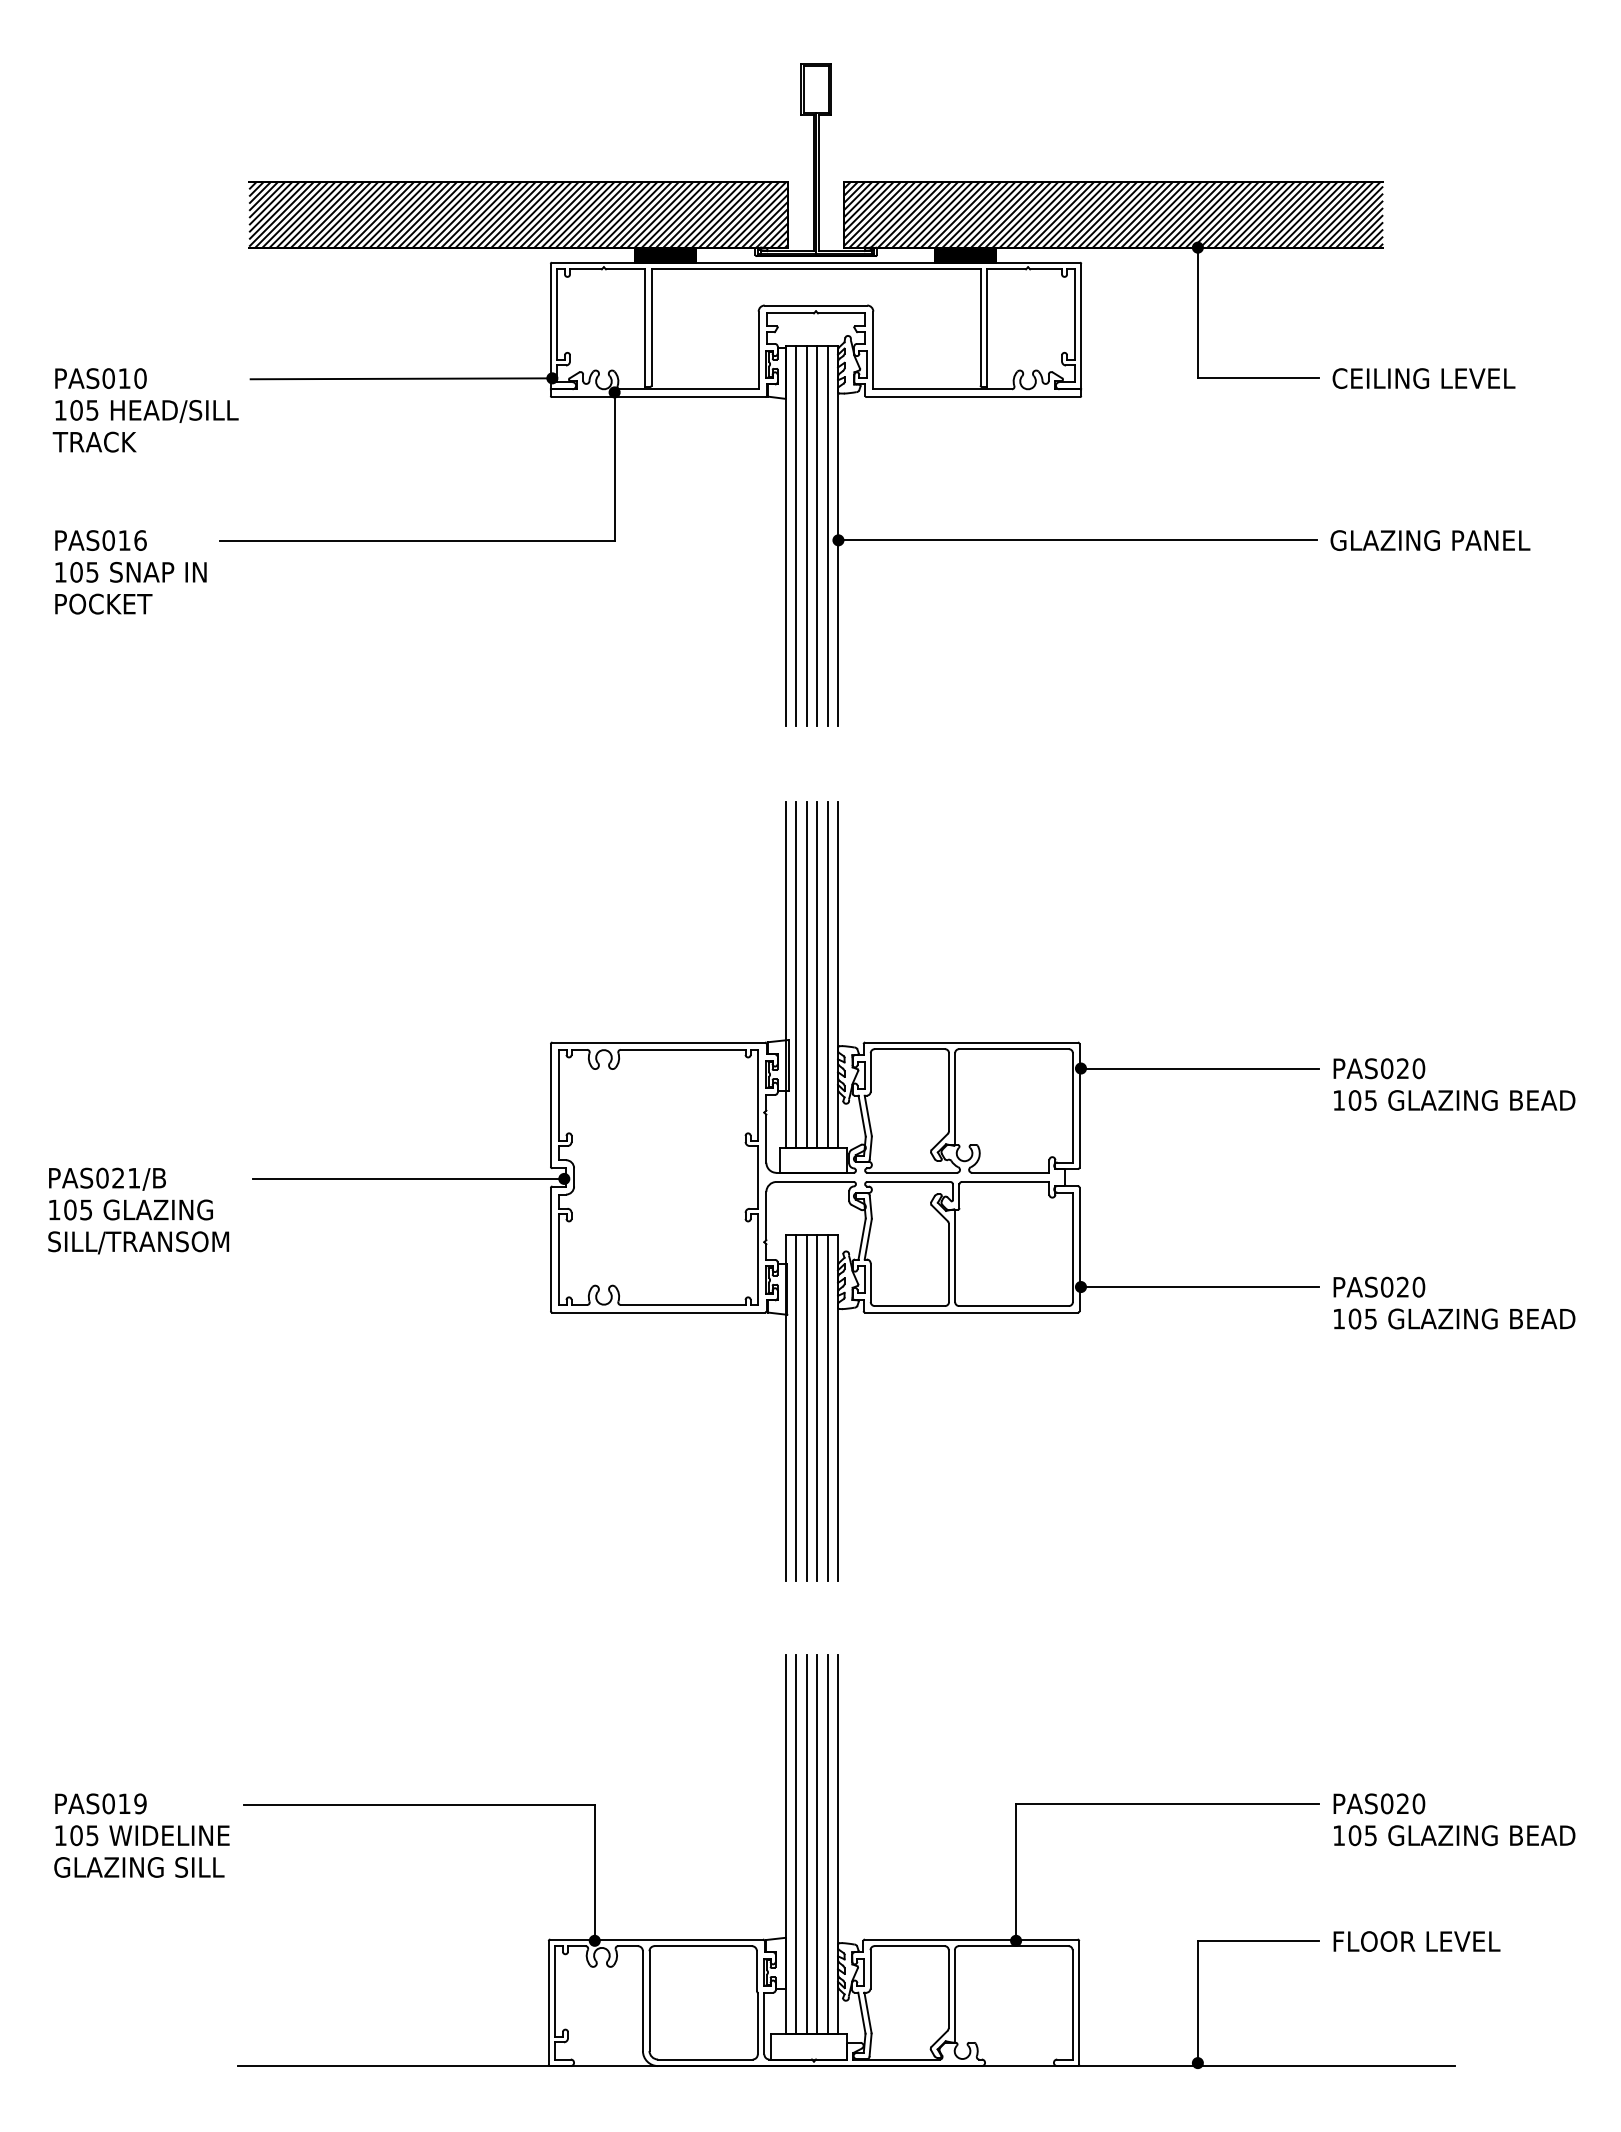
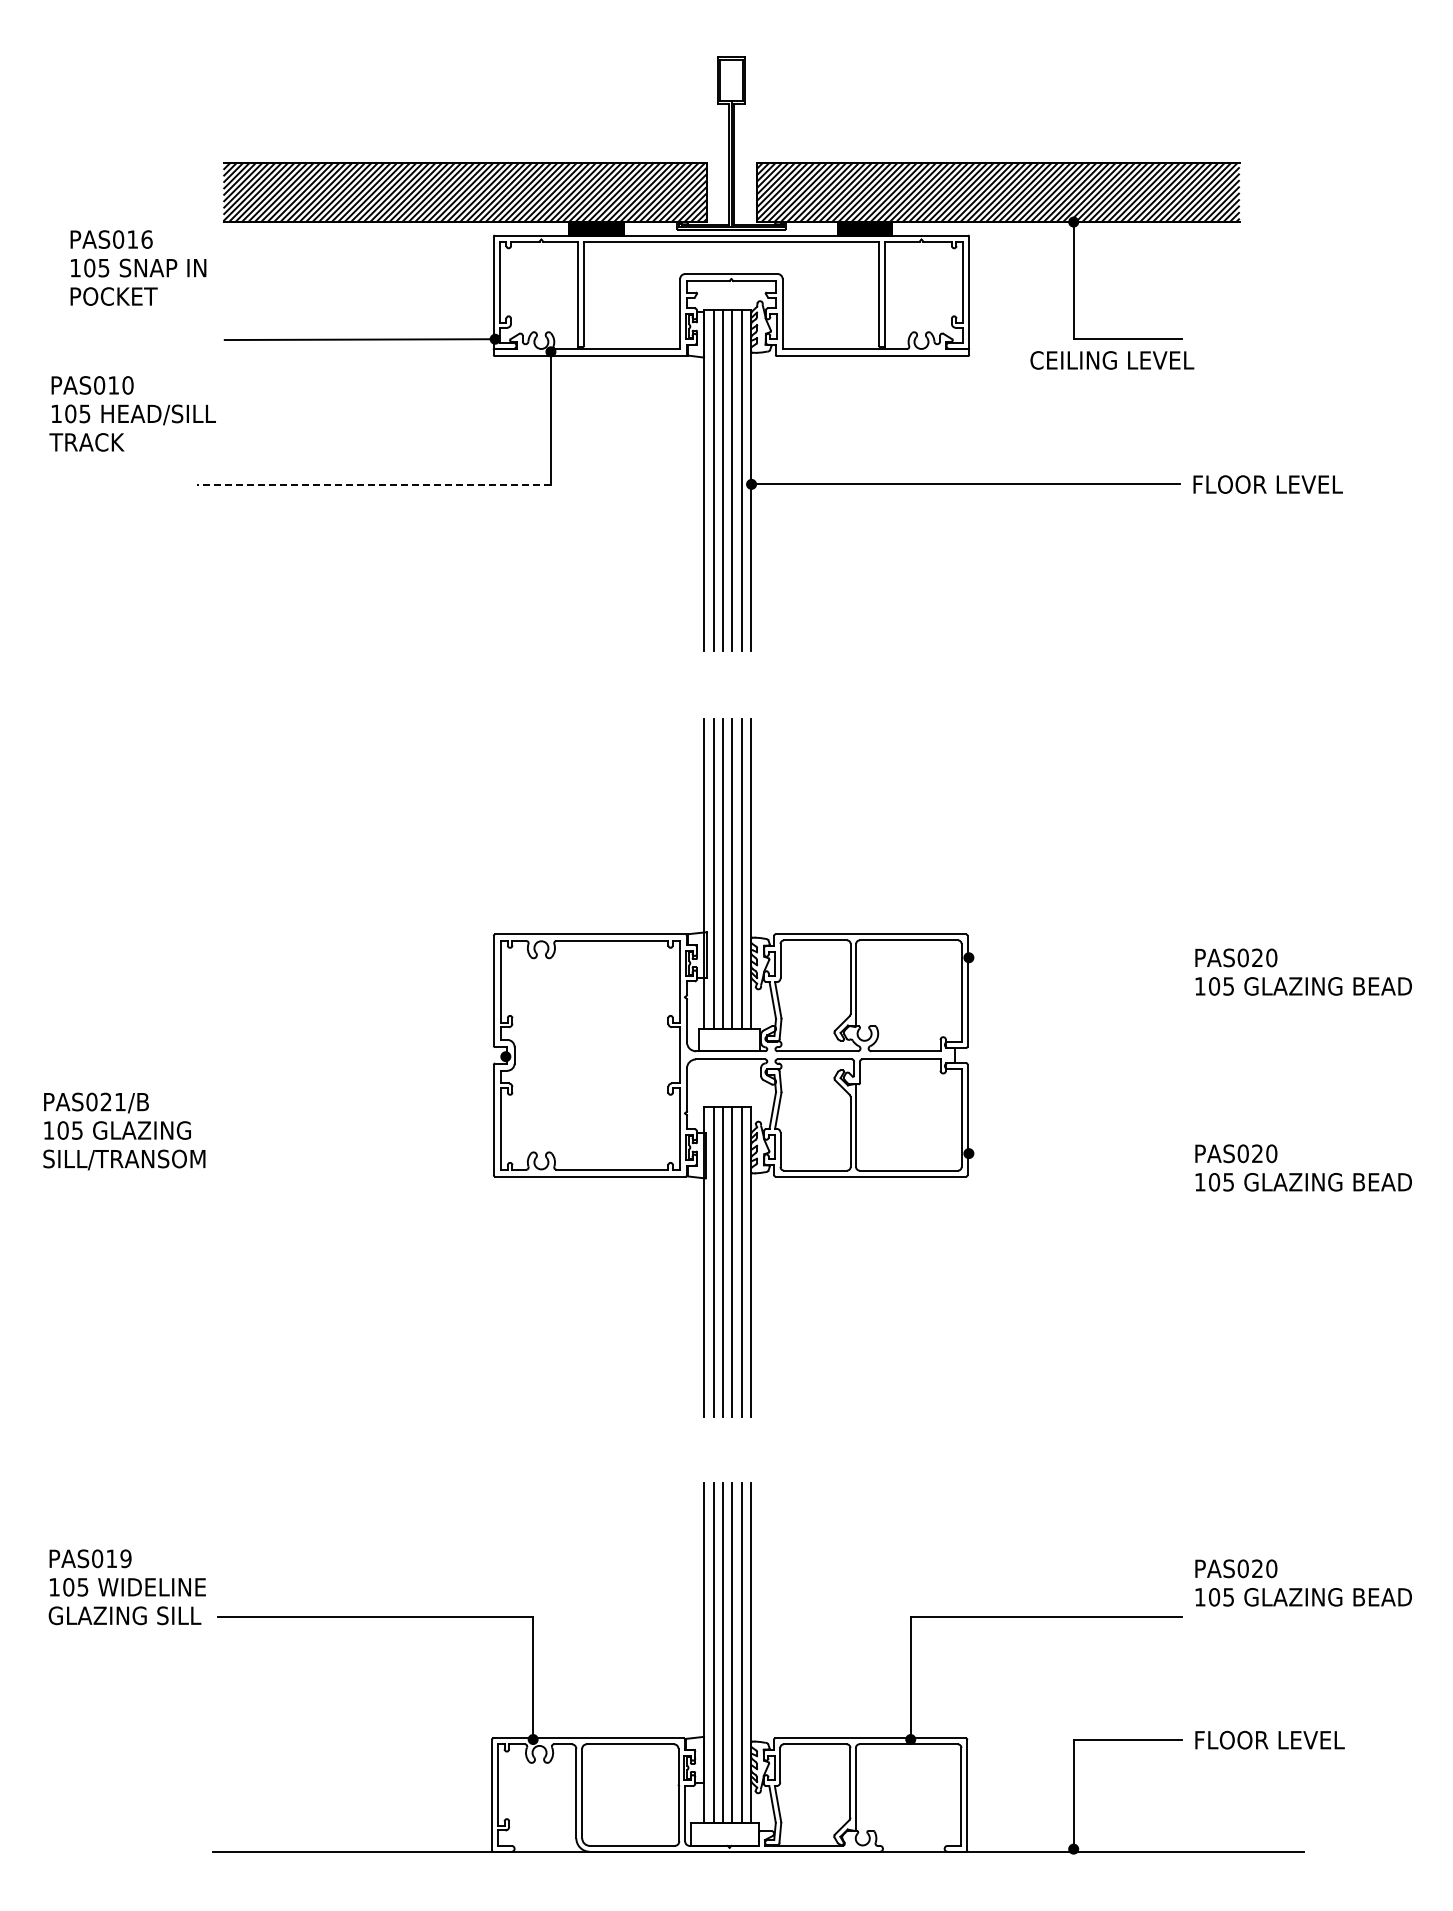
text: (1424, 378) -> (1112, 360), moved
text: (145, 409) -> (132, 413), moved
text: (1429, 540) -> (1281, 484), GLAZING PANEL -> FLOOR LEVEL
line: (417, 541) -> (374, 485), solid -> dashed
text: (130, 571) -> (138, 267), moved
line: (1198, 1068) -> (1074, 957), removed
line: (407, 1178) -> (365, 1056), removed
text: (138, 1211) -> (124, 1131), moved
line: (1198, 1286) -> (1074, 1153), removed
text: (1454, 1819) -> (1303, 1582), moved
text: (141, 1835) -> (126, 1587), moved

